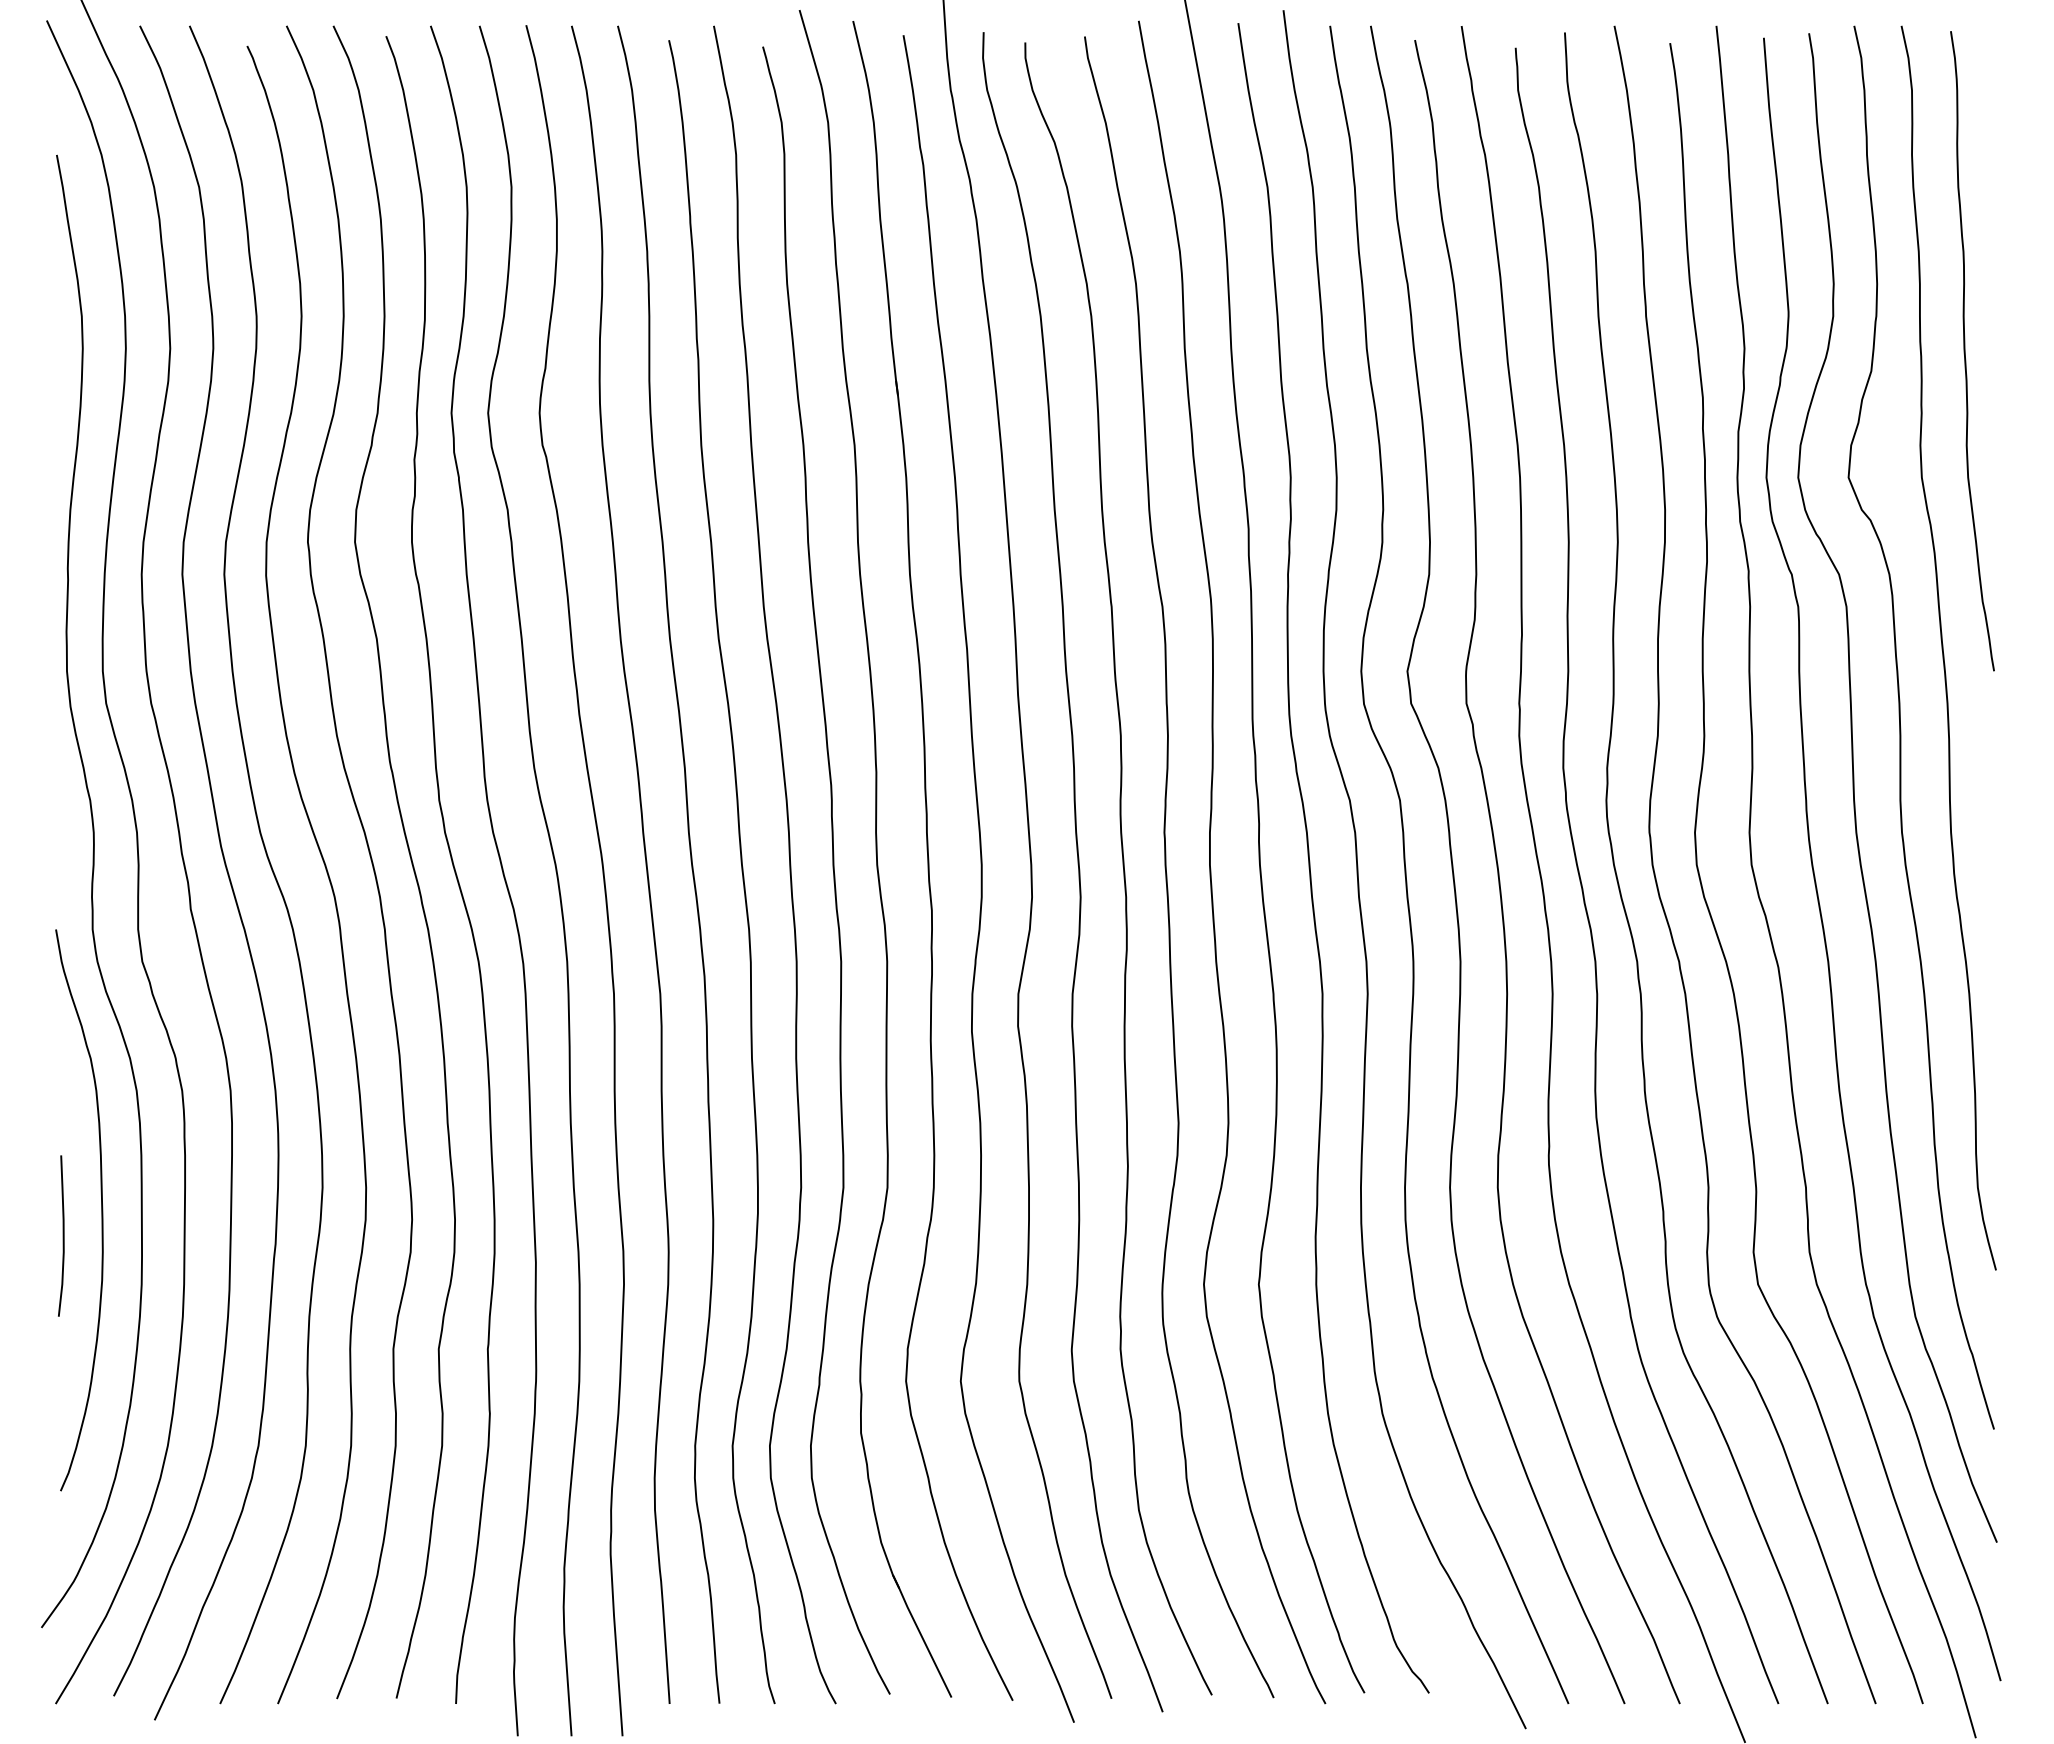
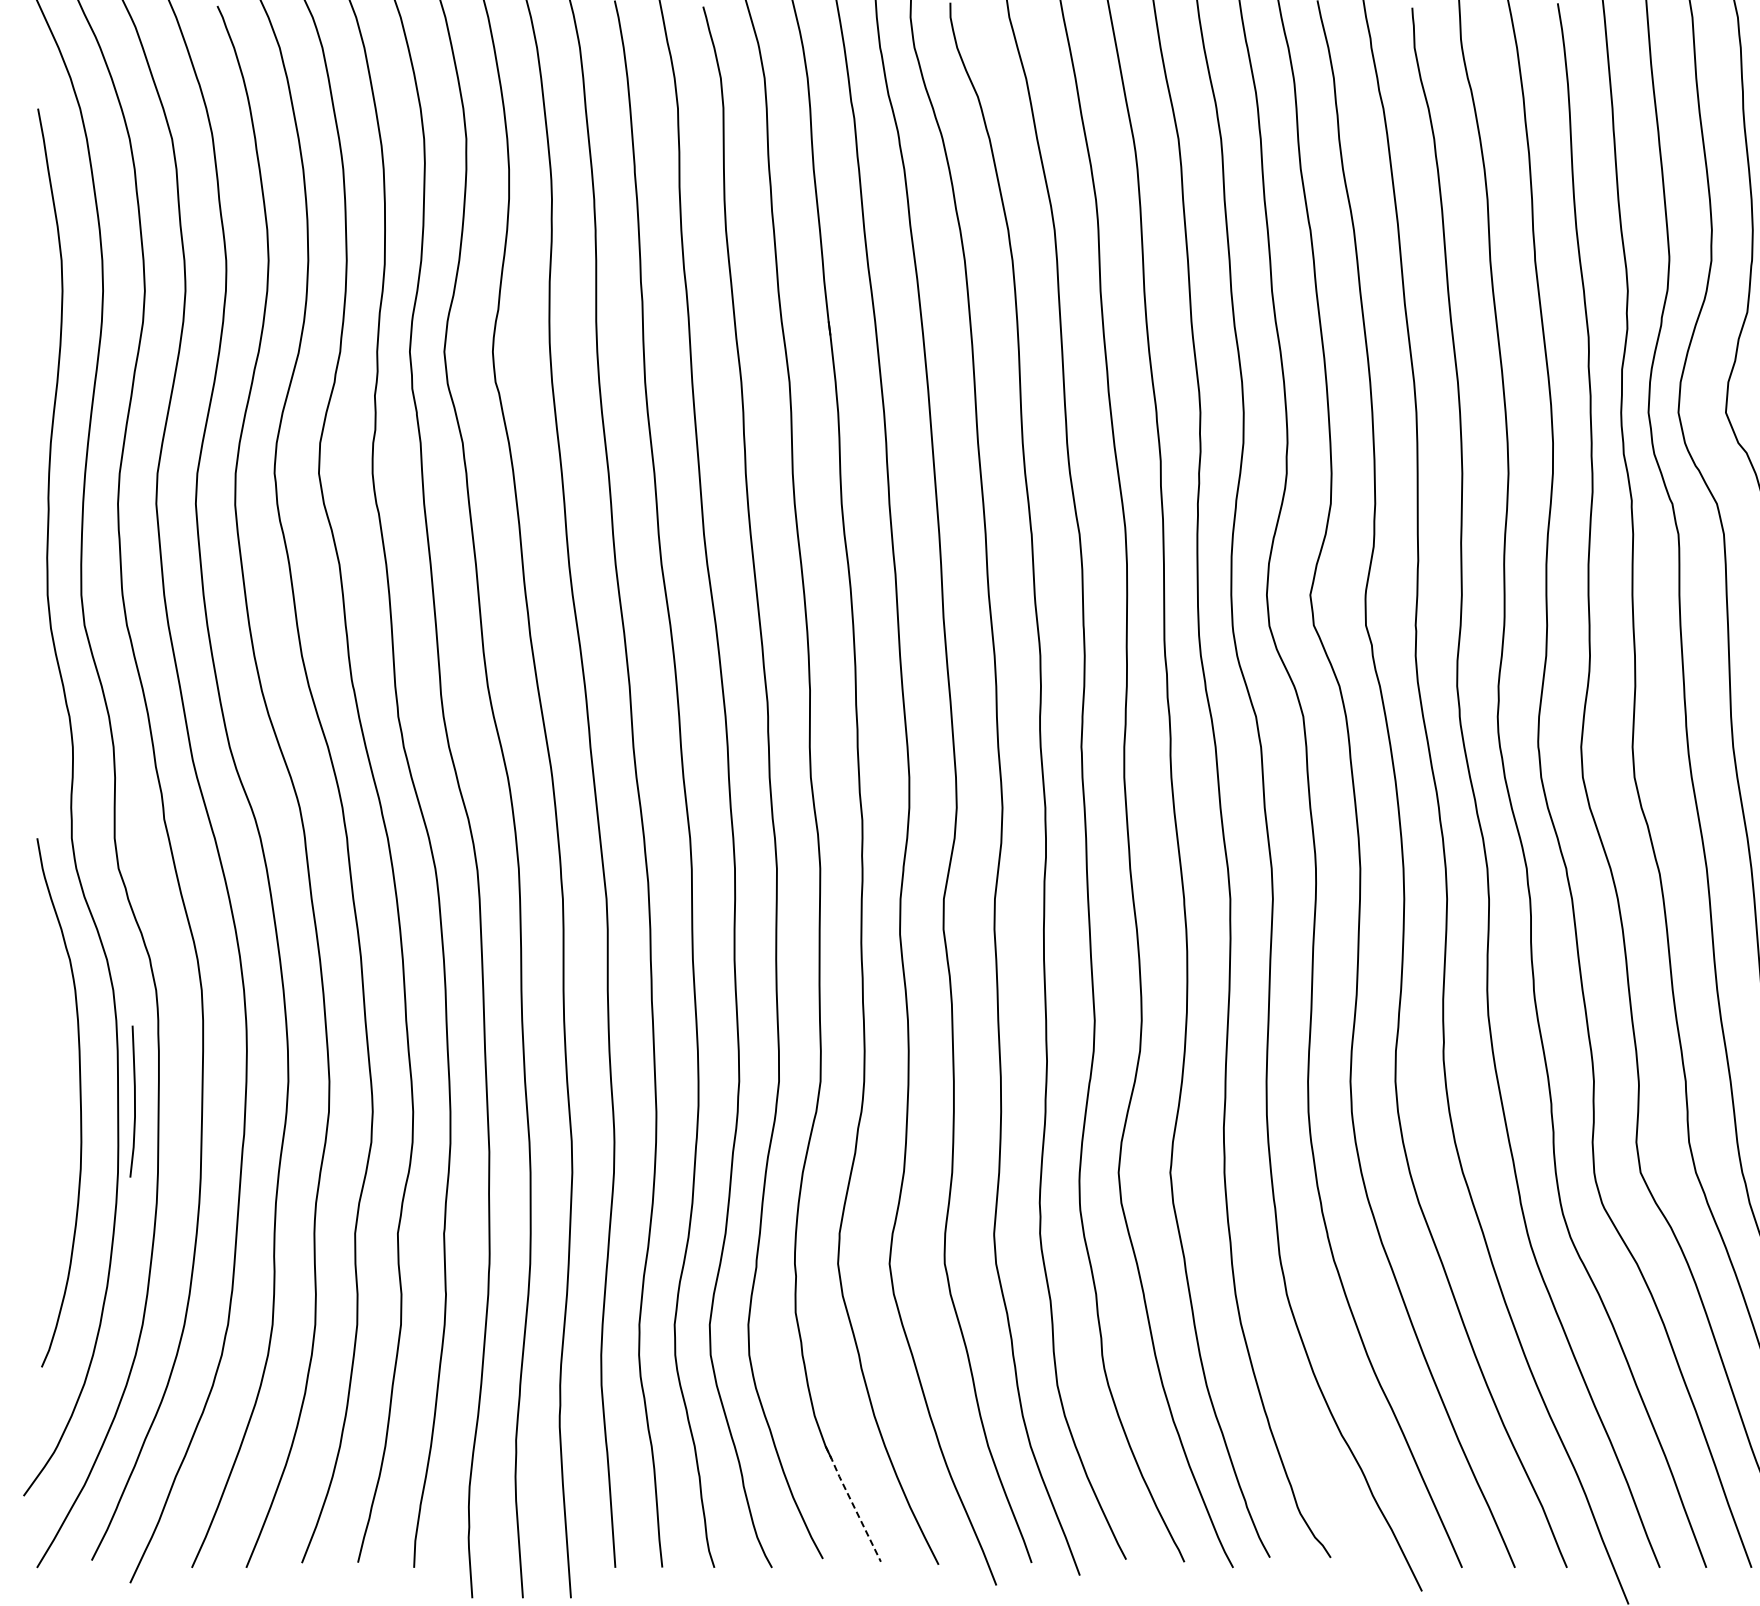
curve: (62, 1235) -> (133, 1101), moved
line: (921, 1634) -> (852, 1502), solid -> dashed

